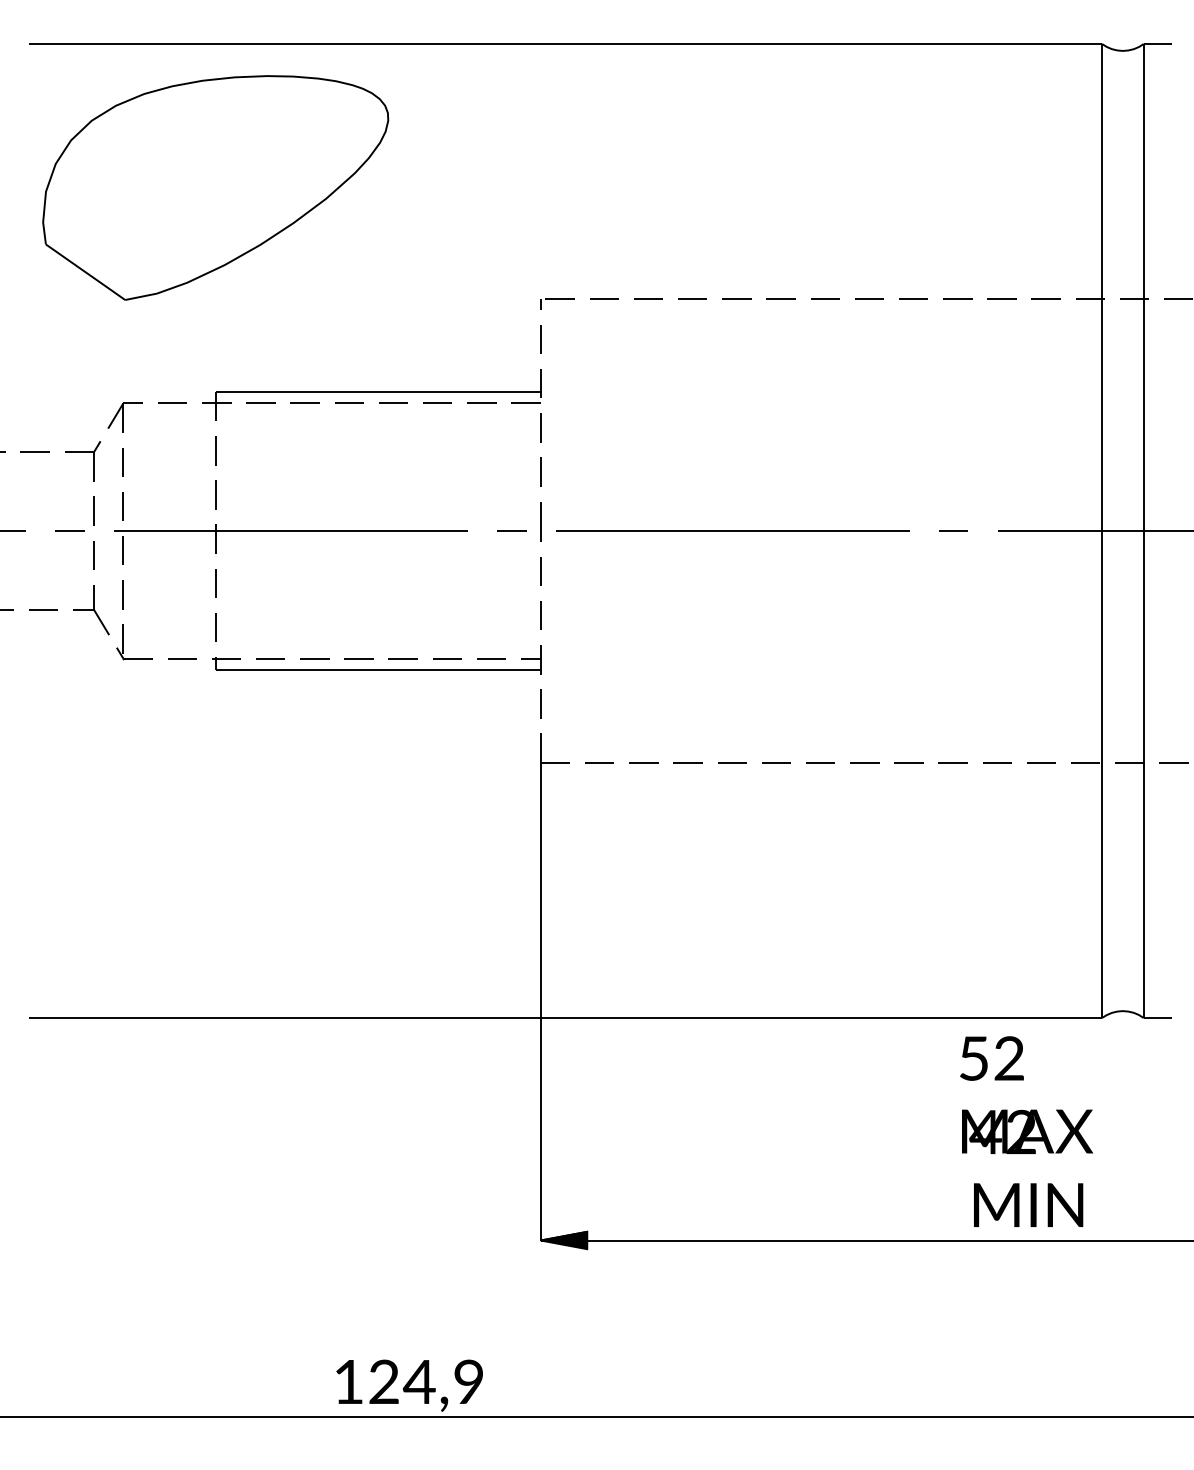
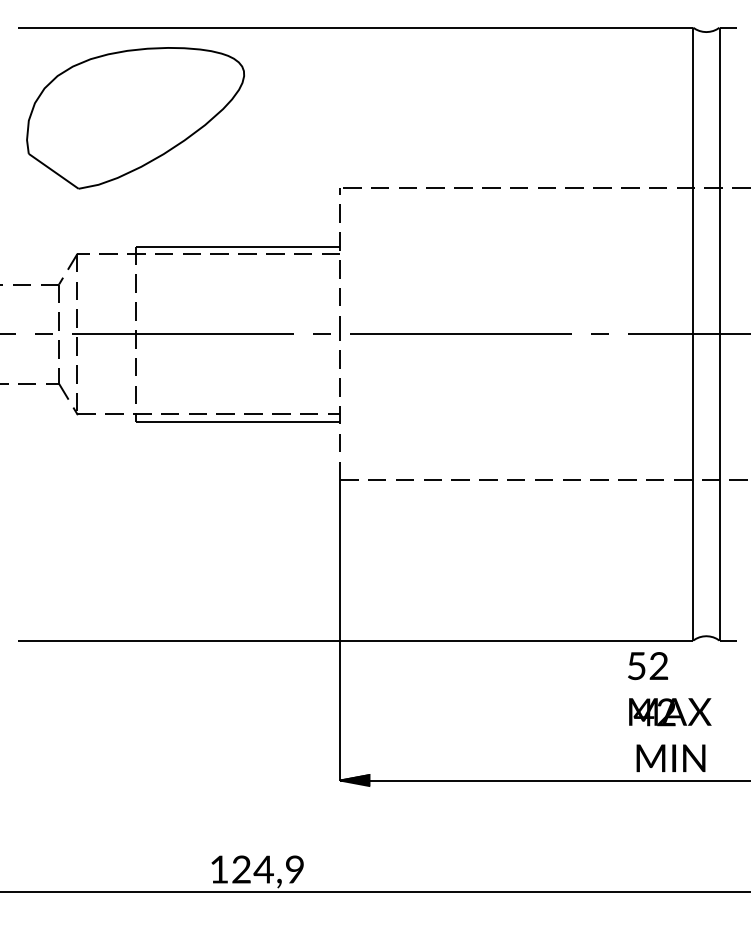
text: (1026, 1130) -> (669, 711), moved

